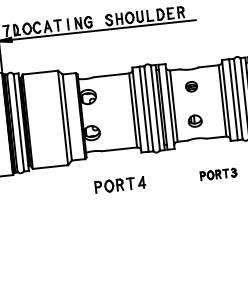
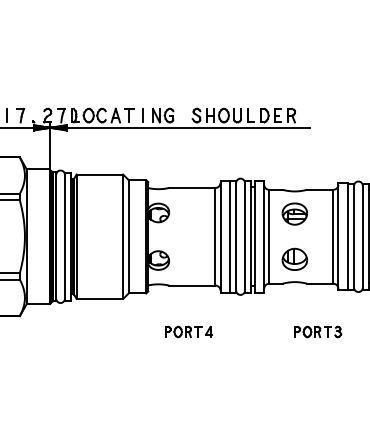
part: (191, 86) -> (294, 213), size x1.67
part: (194, 120) -> (294, 258), size x1.43
part: (120, 184) -> (188, 331), size x0.71

